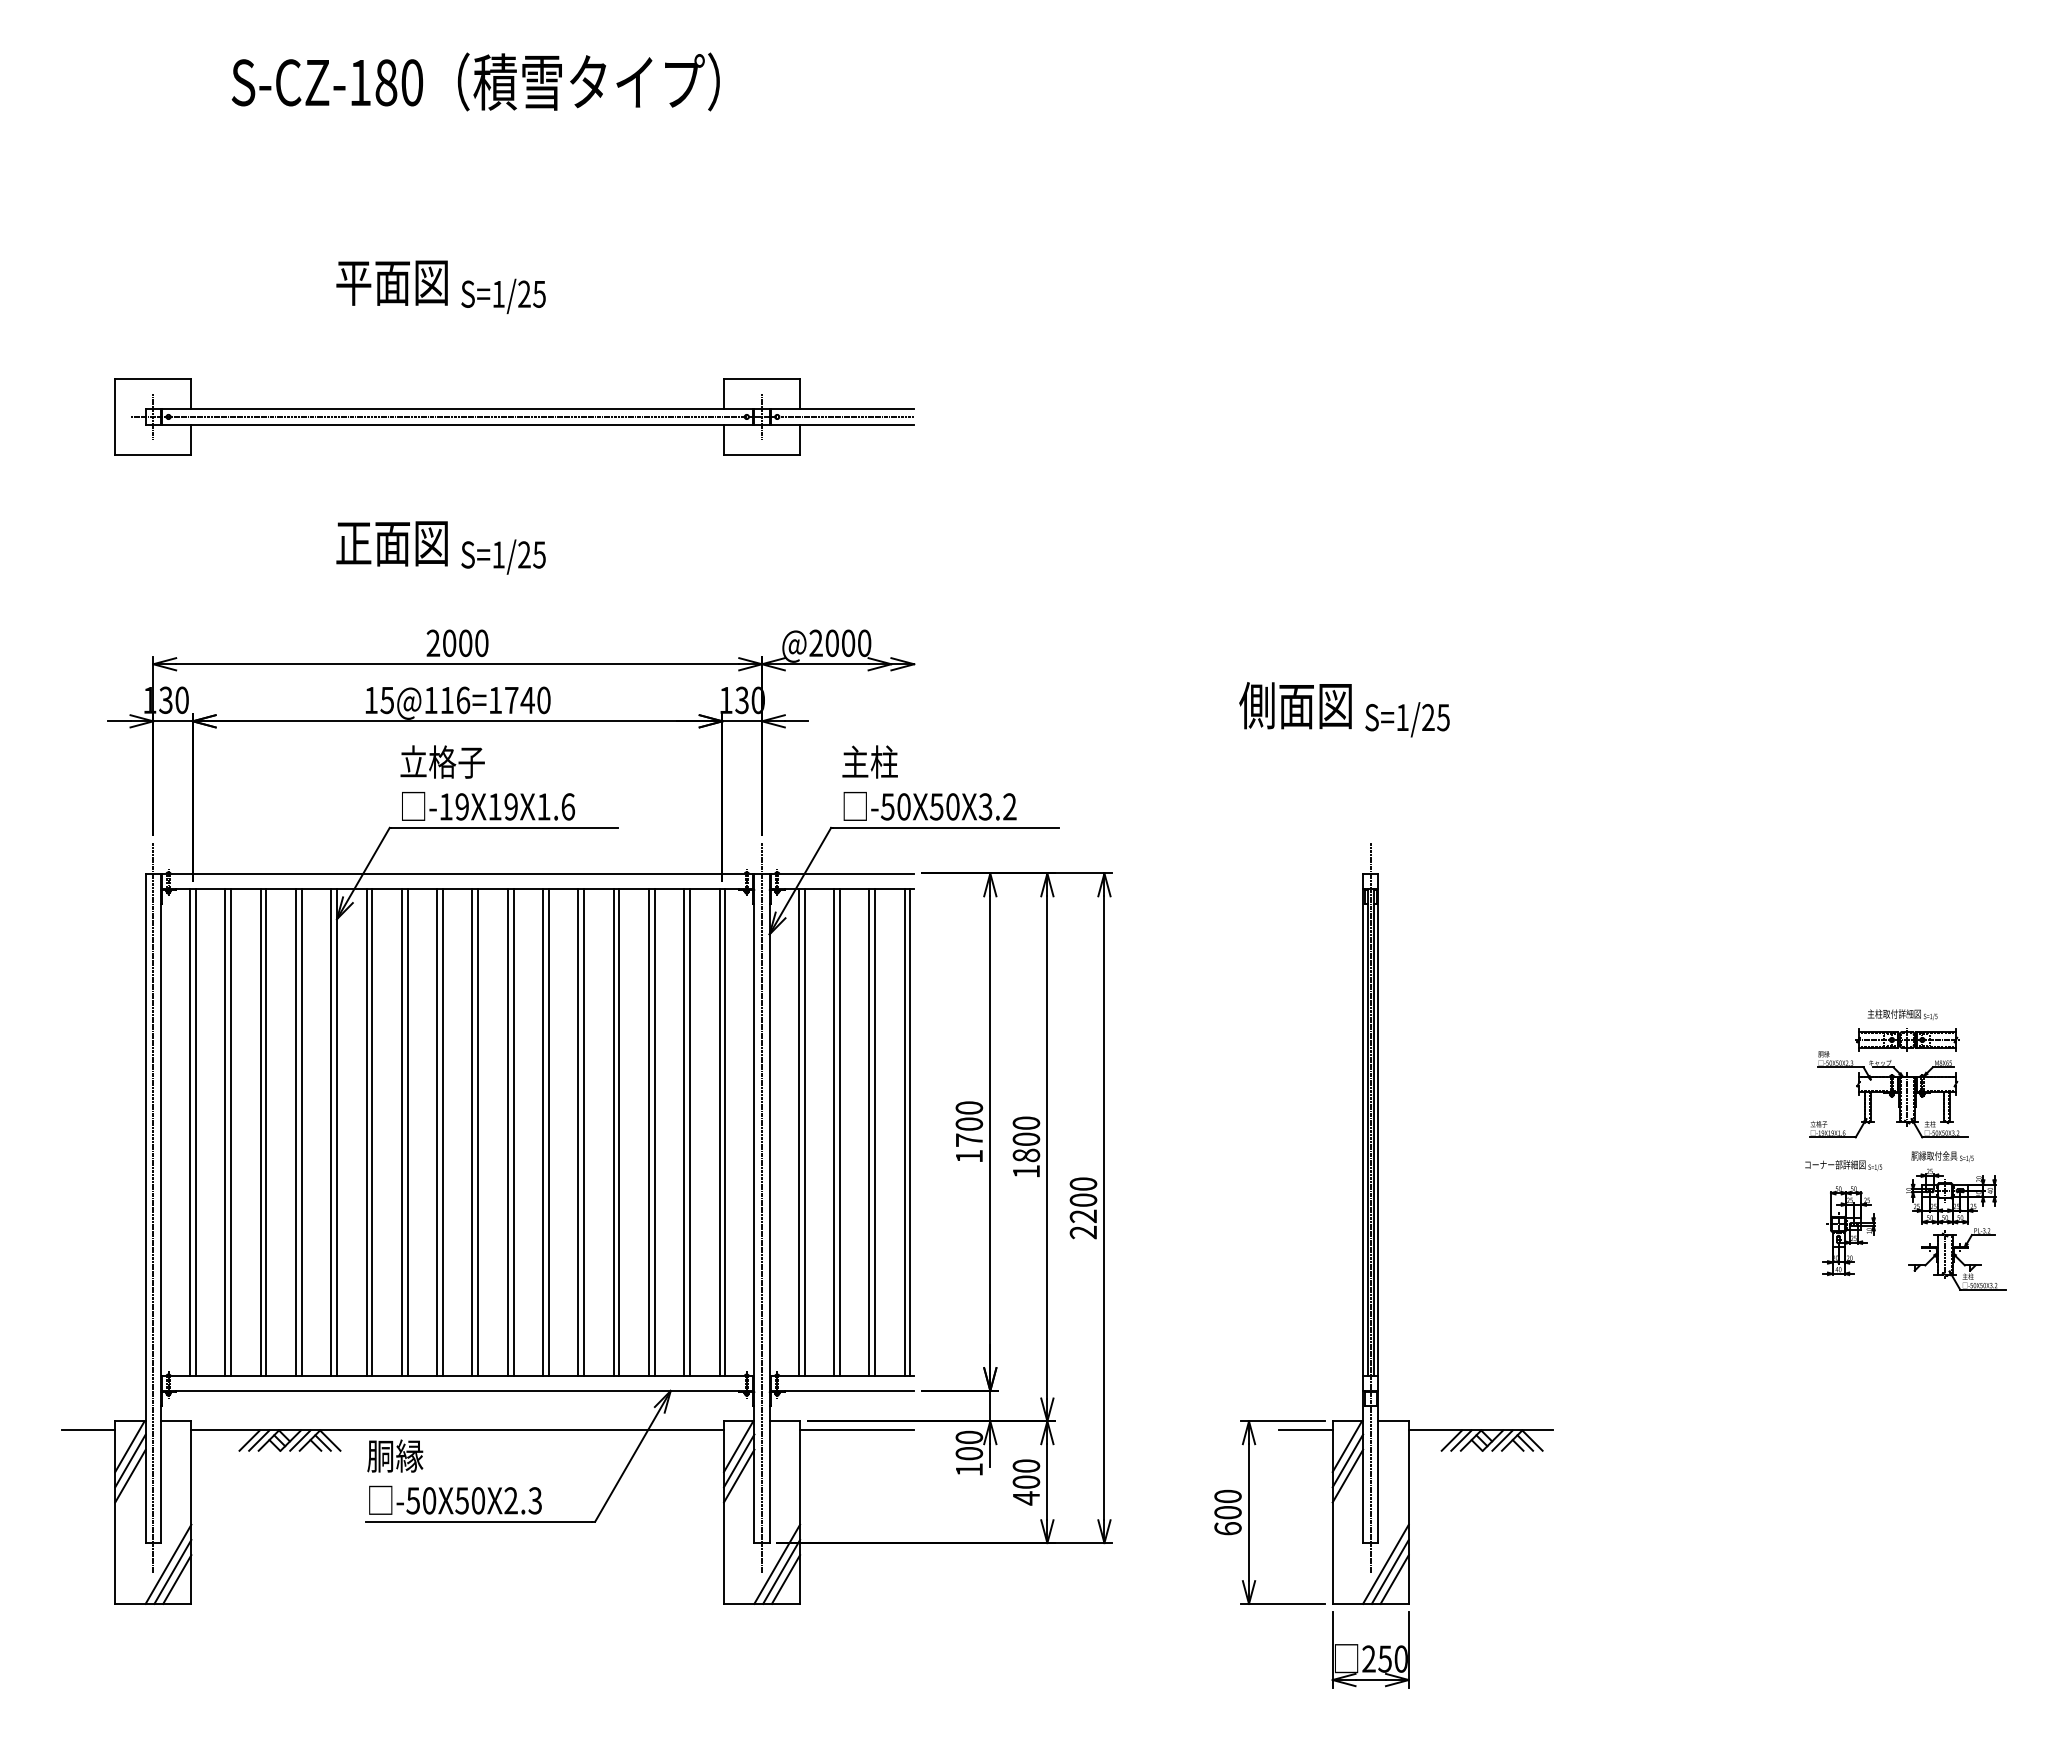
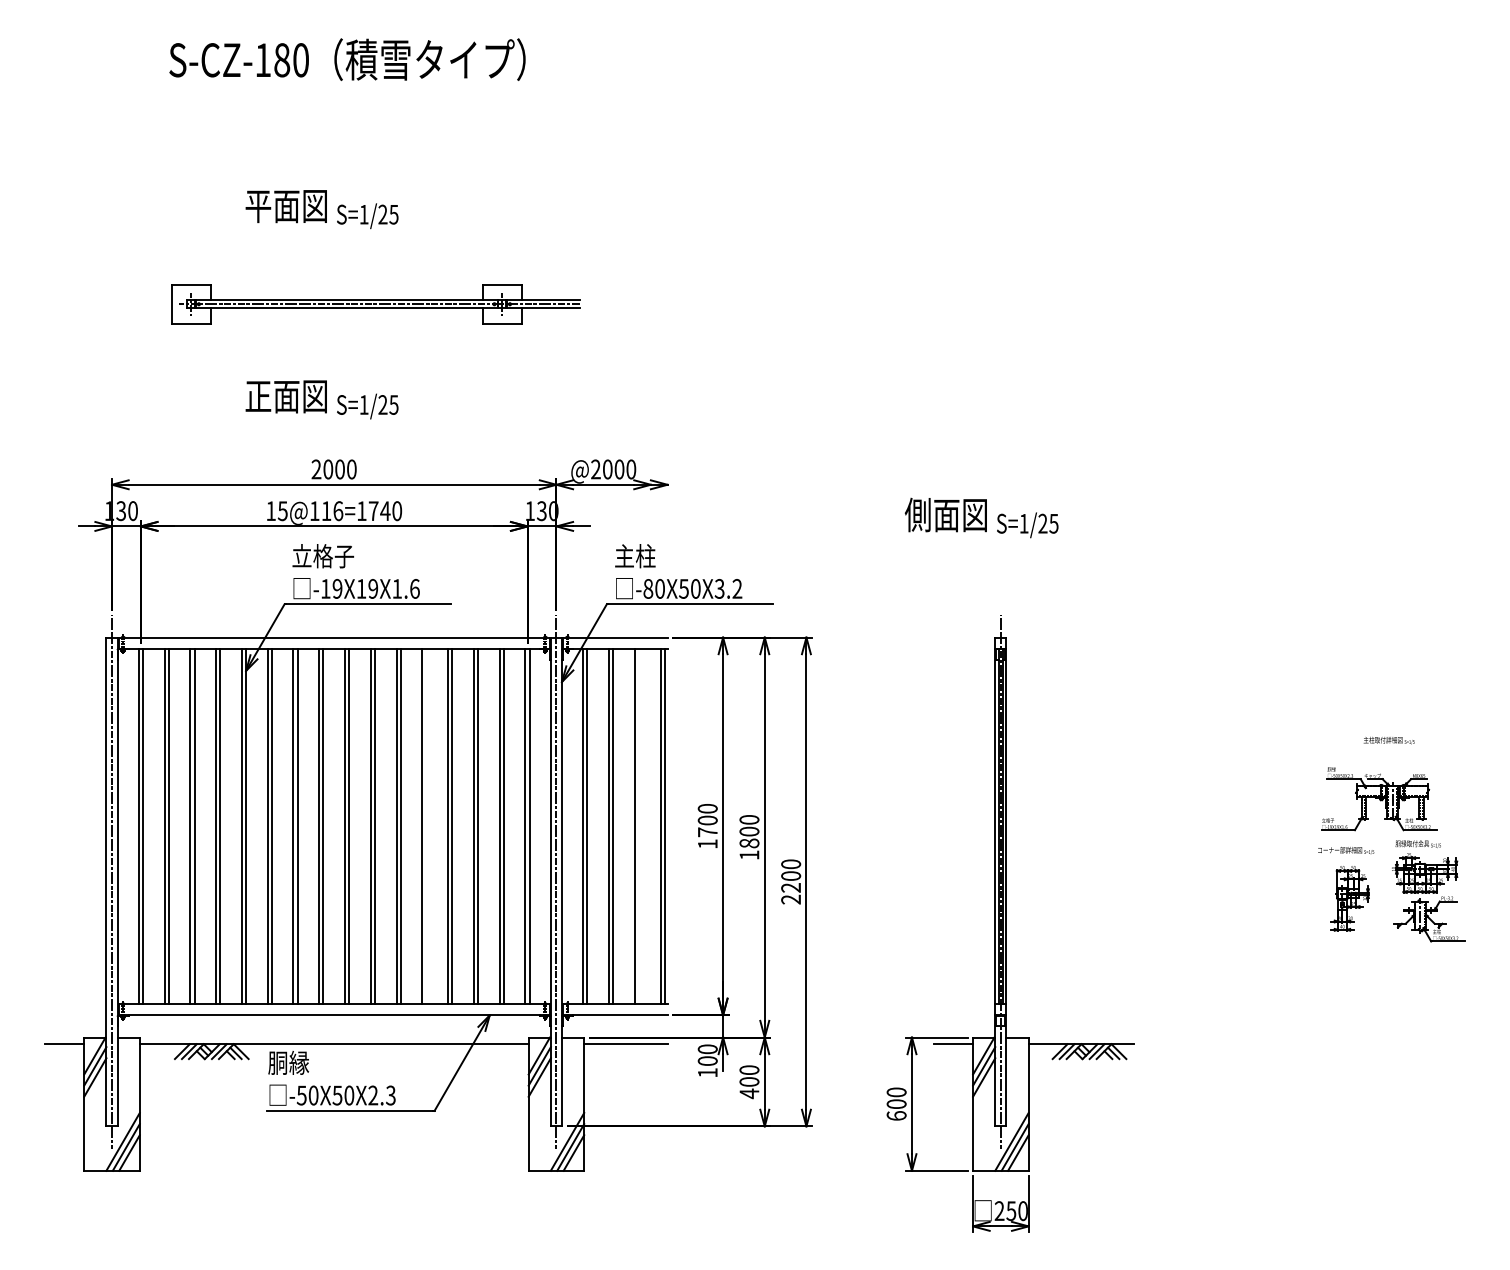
part: (514, 416) -> (375, 303), size x0.7
text: (887, 806) -> (648, 588), -50X50X3.2 -> -80X50X3.2
part: (1907, 1039) -> (1392, 758), removed
line: (584, 1131) -> (426, 825), removed
line: (875, 1131) -> (639, 825), removed

